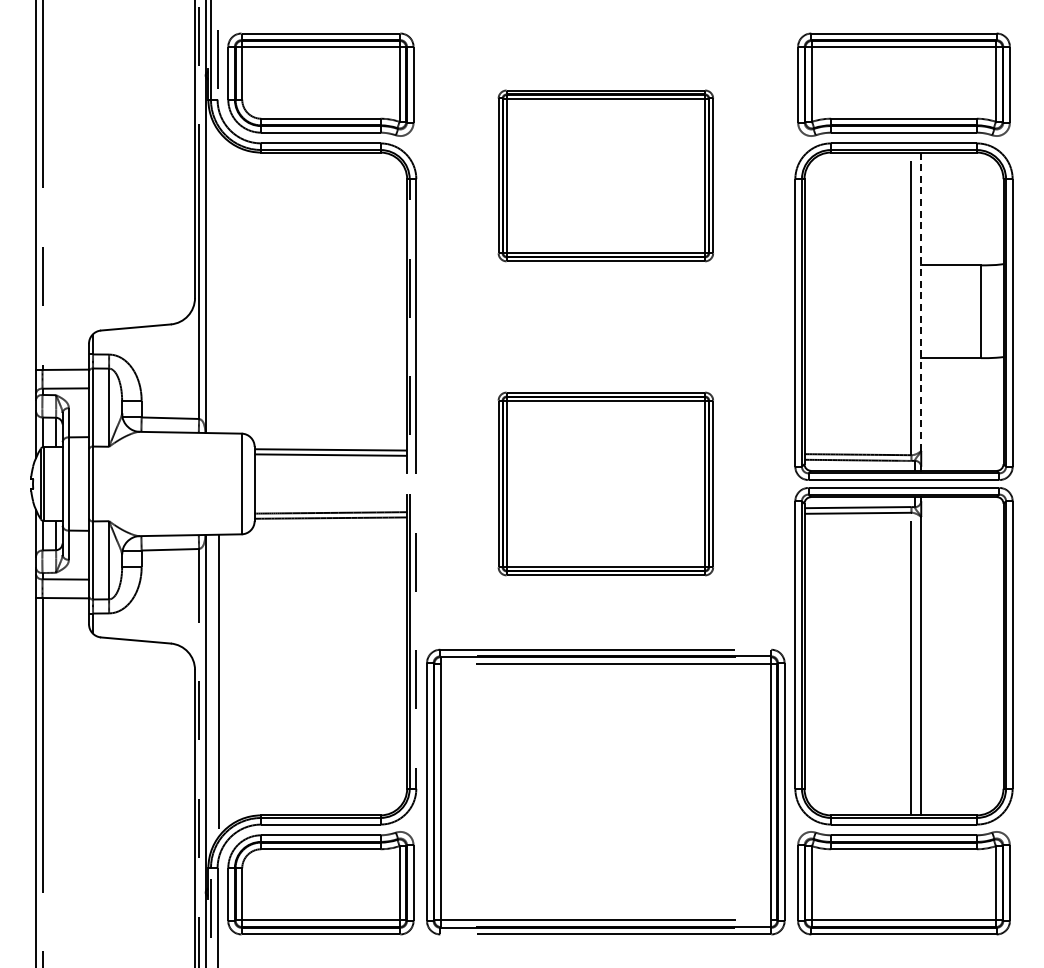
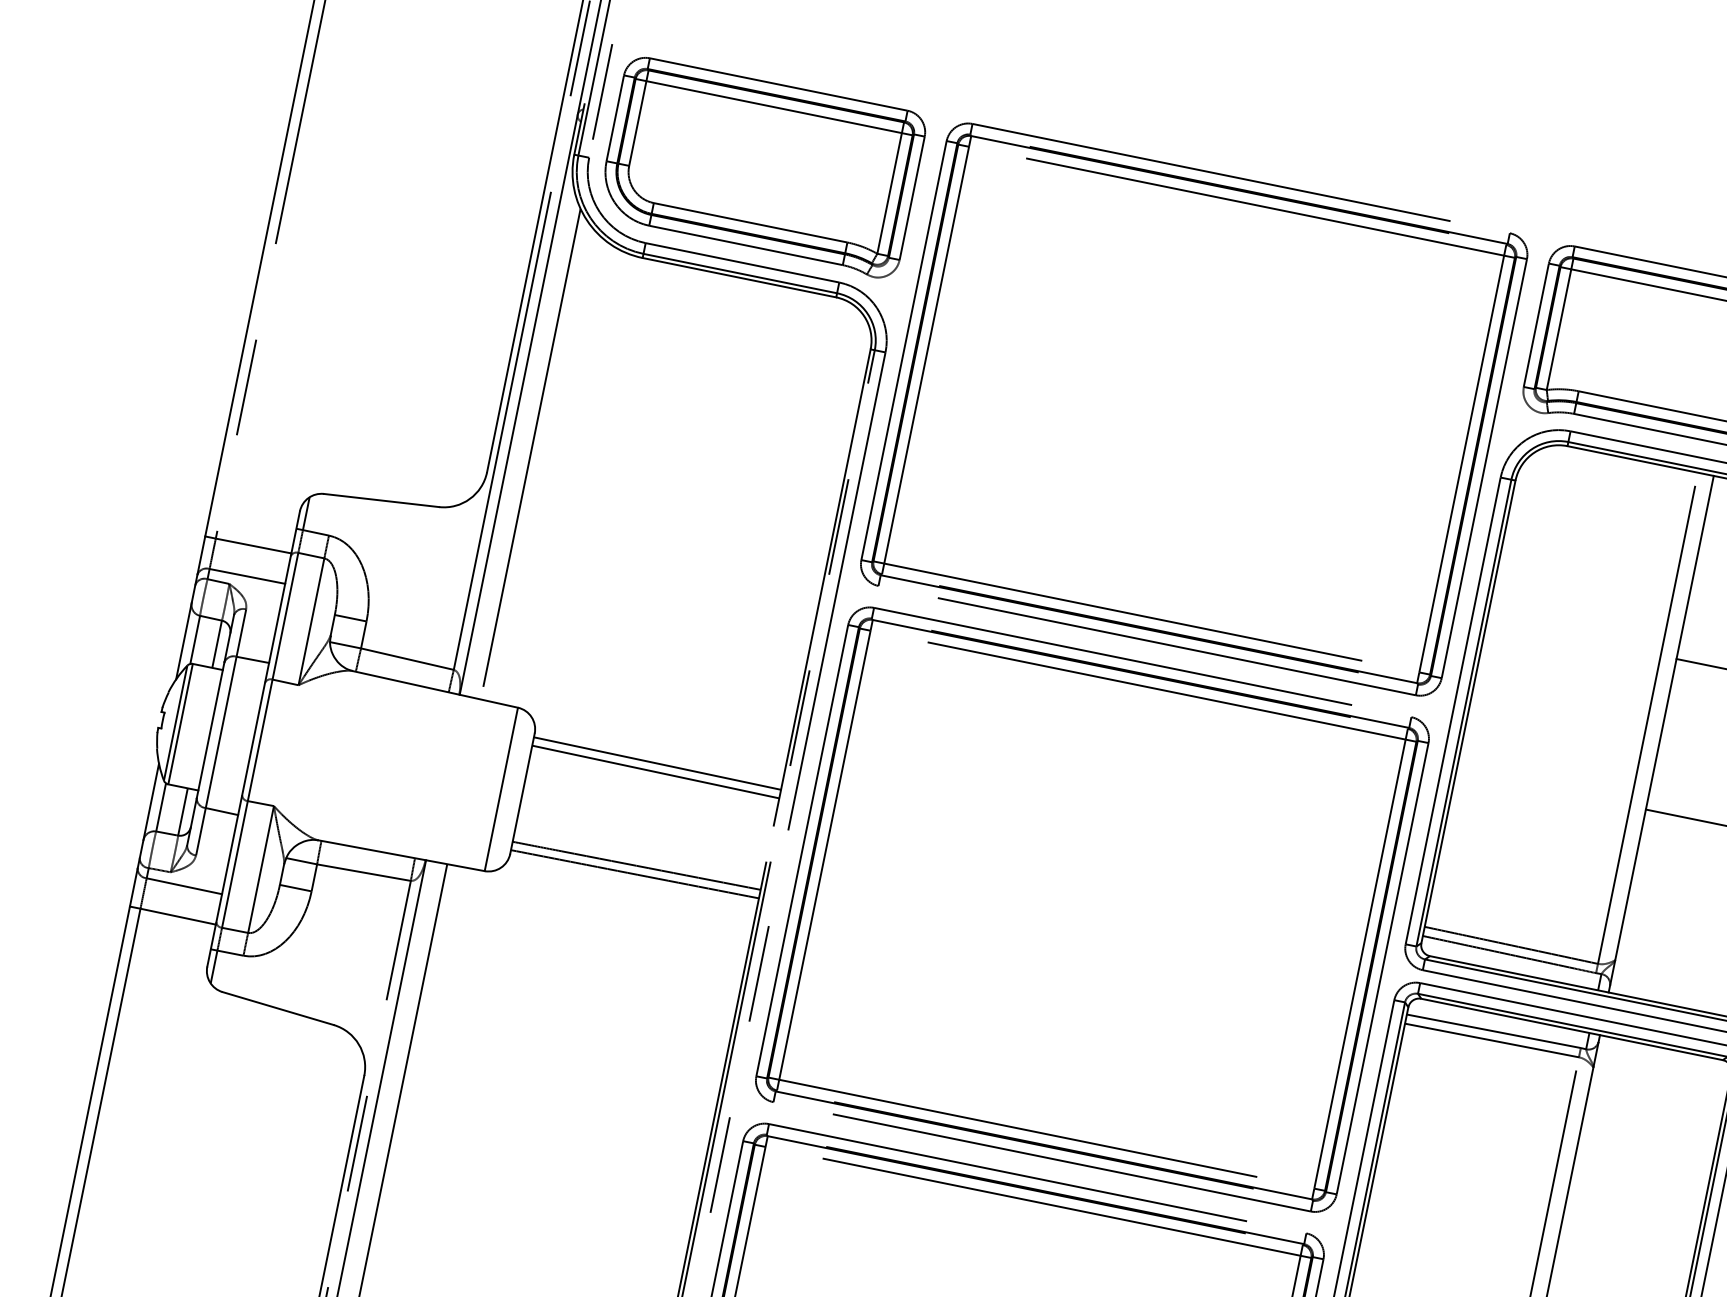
part: (605, 175) -> (1193, 408), size x1.67
line: (218, 281) -> (530, 453), added
line: (921, 302) -> (1664, 719), dashed -> solid
part: (605, 483) -> (1092, 908), size x1.67

